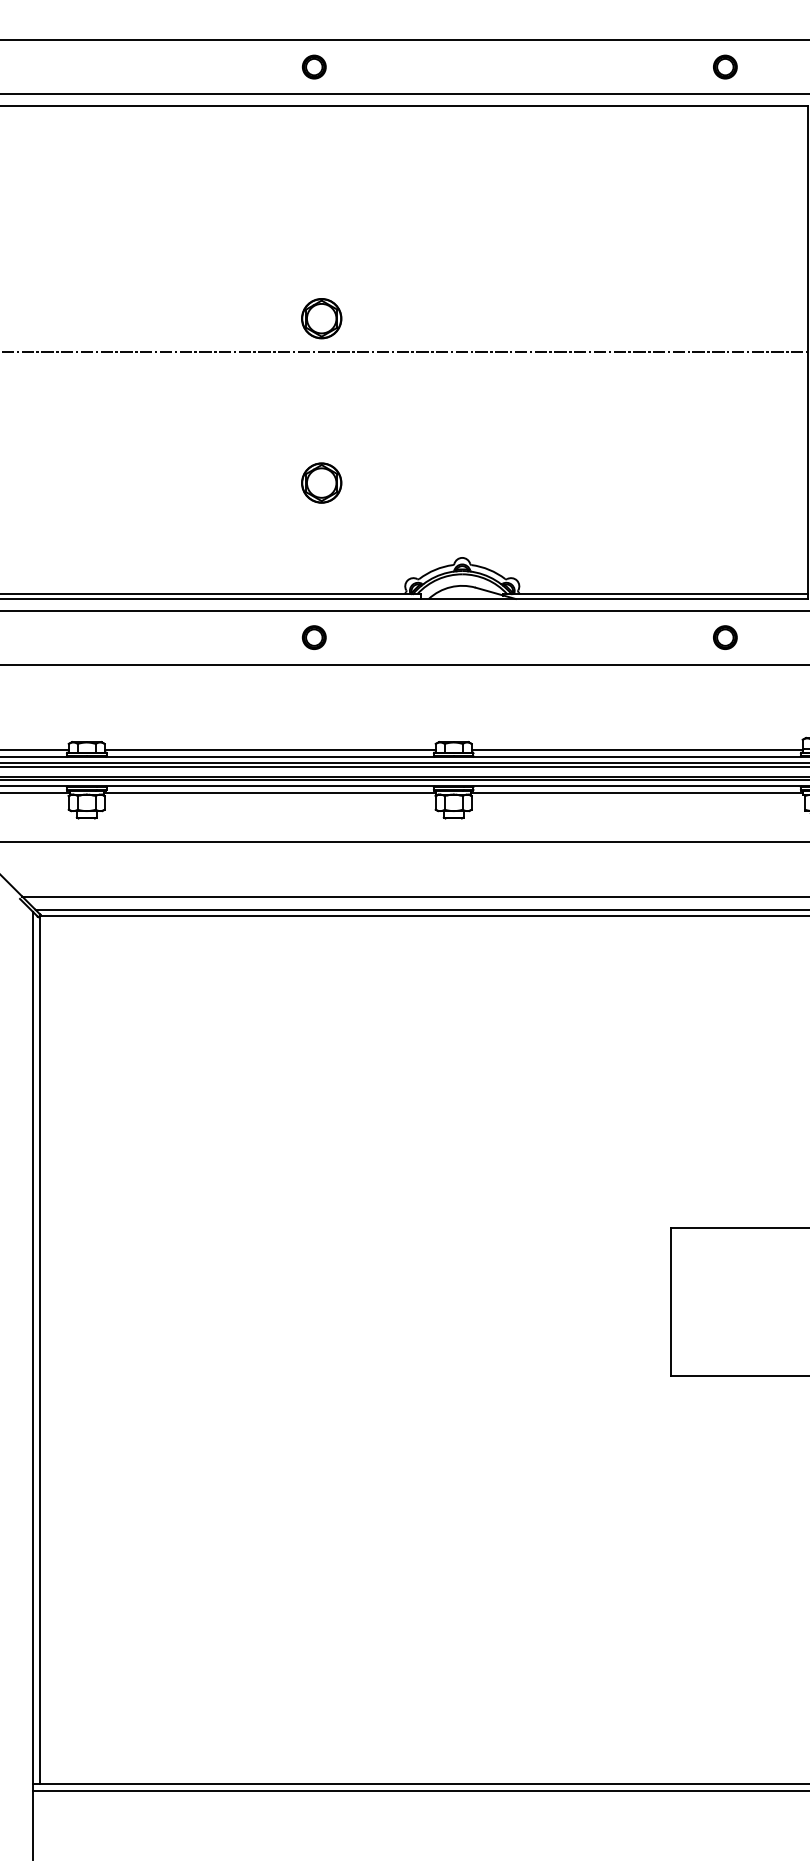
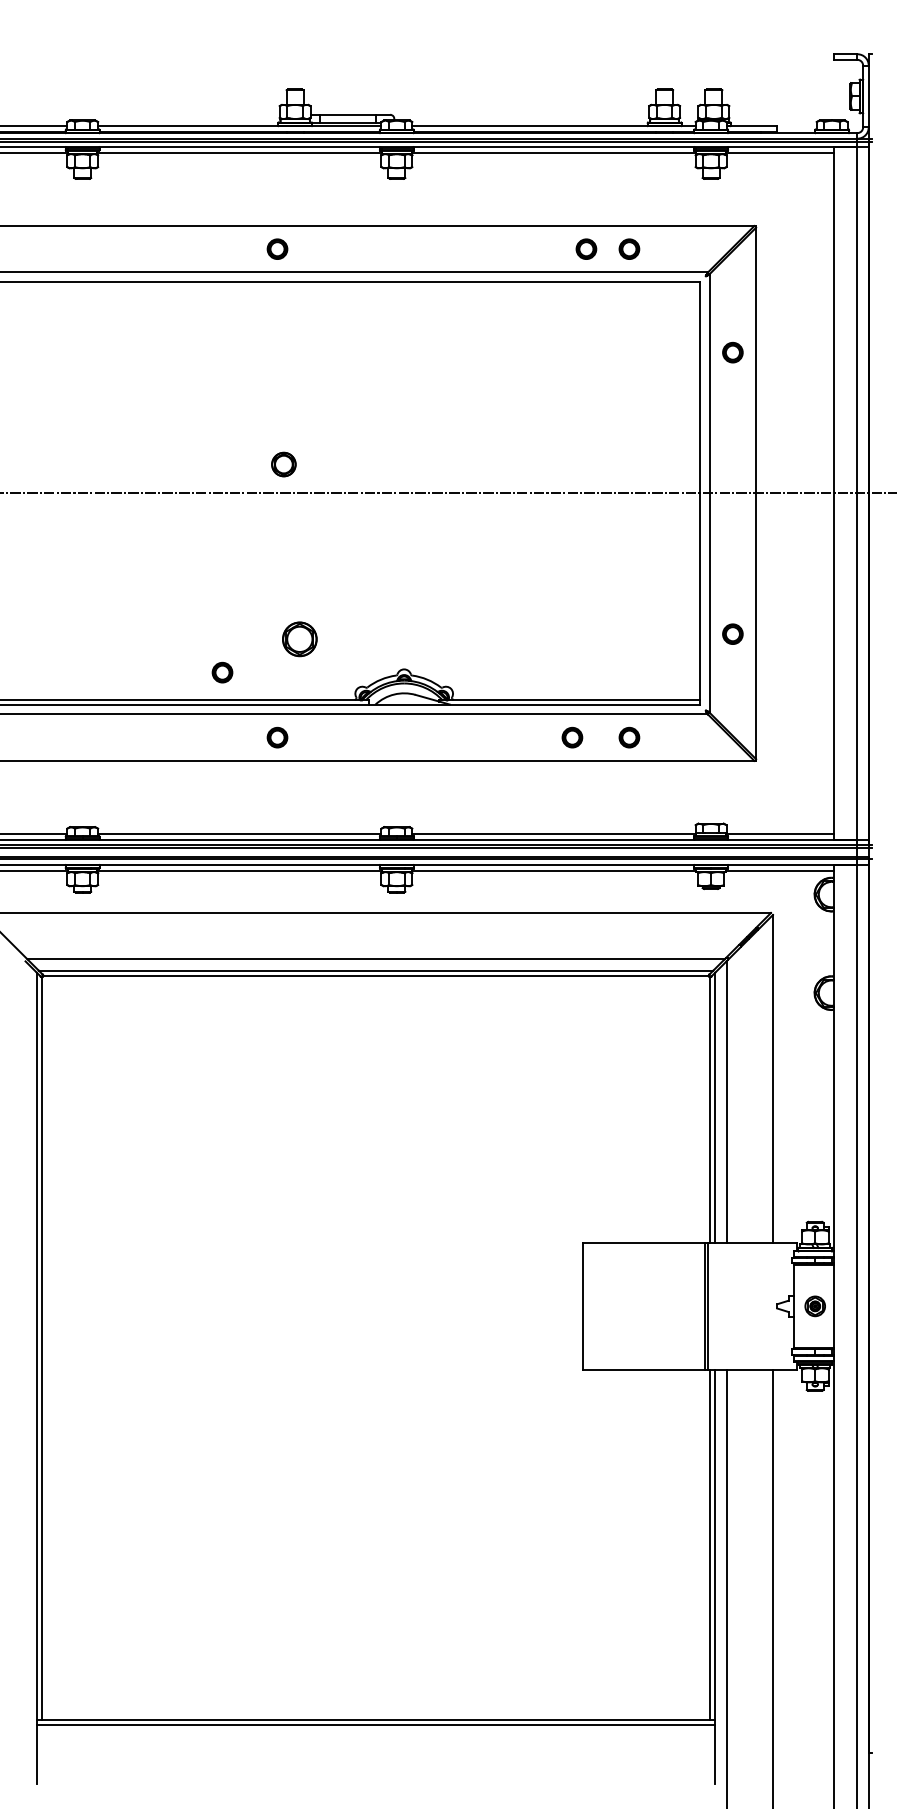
part: (675, 66) -> (586, 248), added
part: (321, 318) -> (283, 464), size x0.7
part: (321, 483) -> (299, 639), moved
part: (250, 561) -> (222, 672), added
part: (658, 637) -> (572, 737), added

